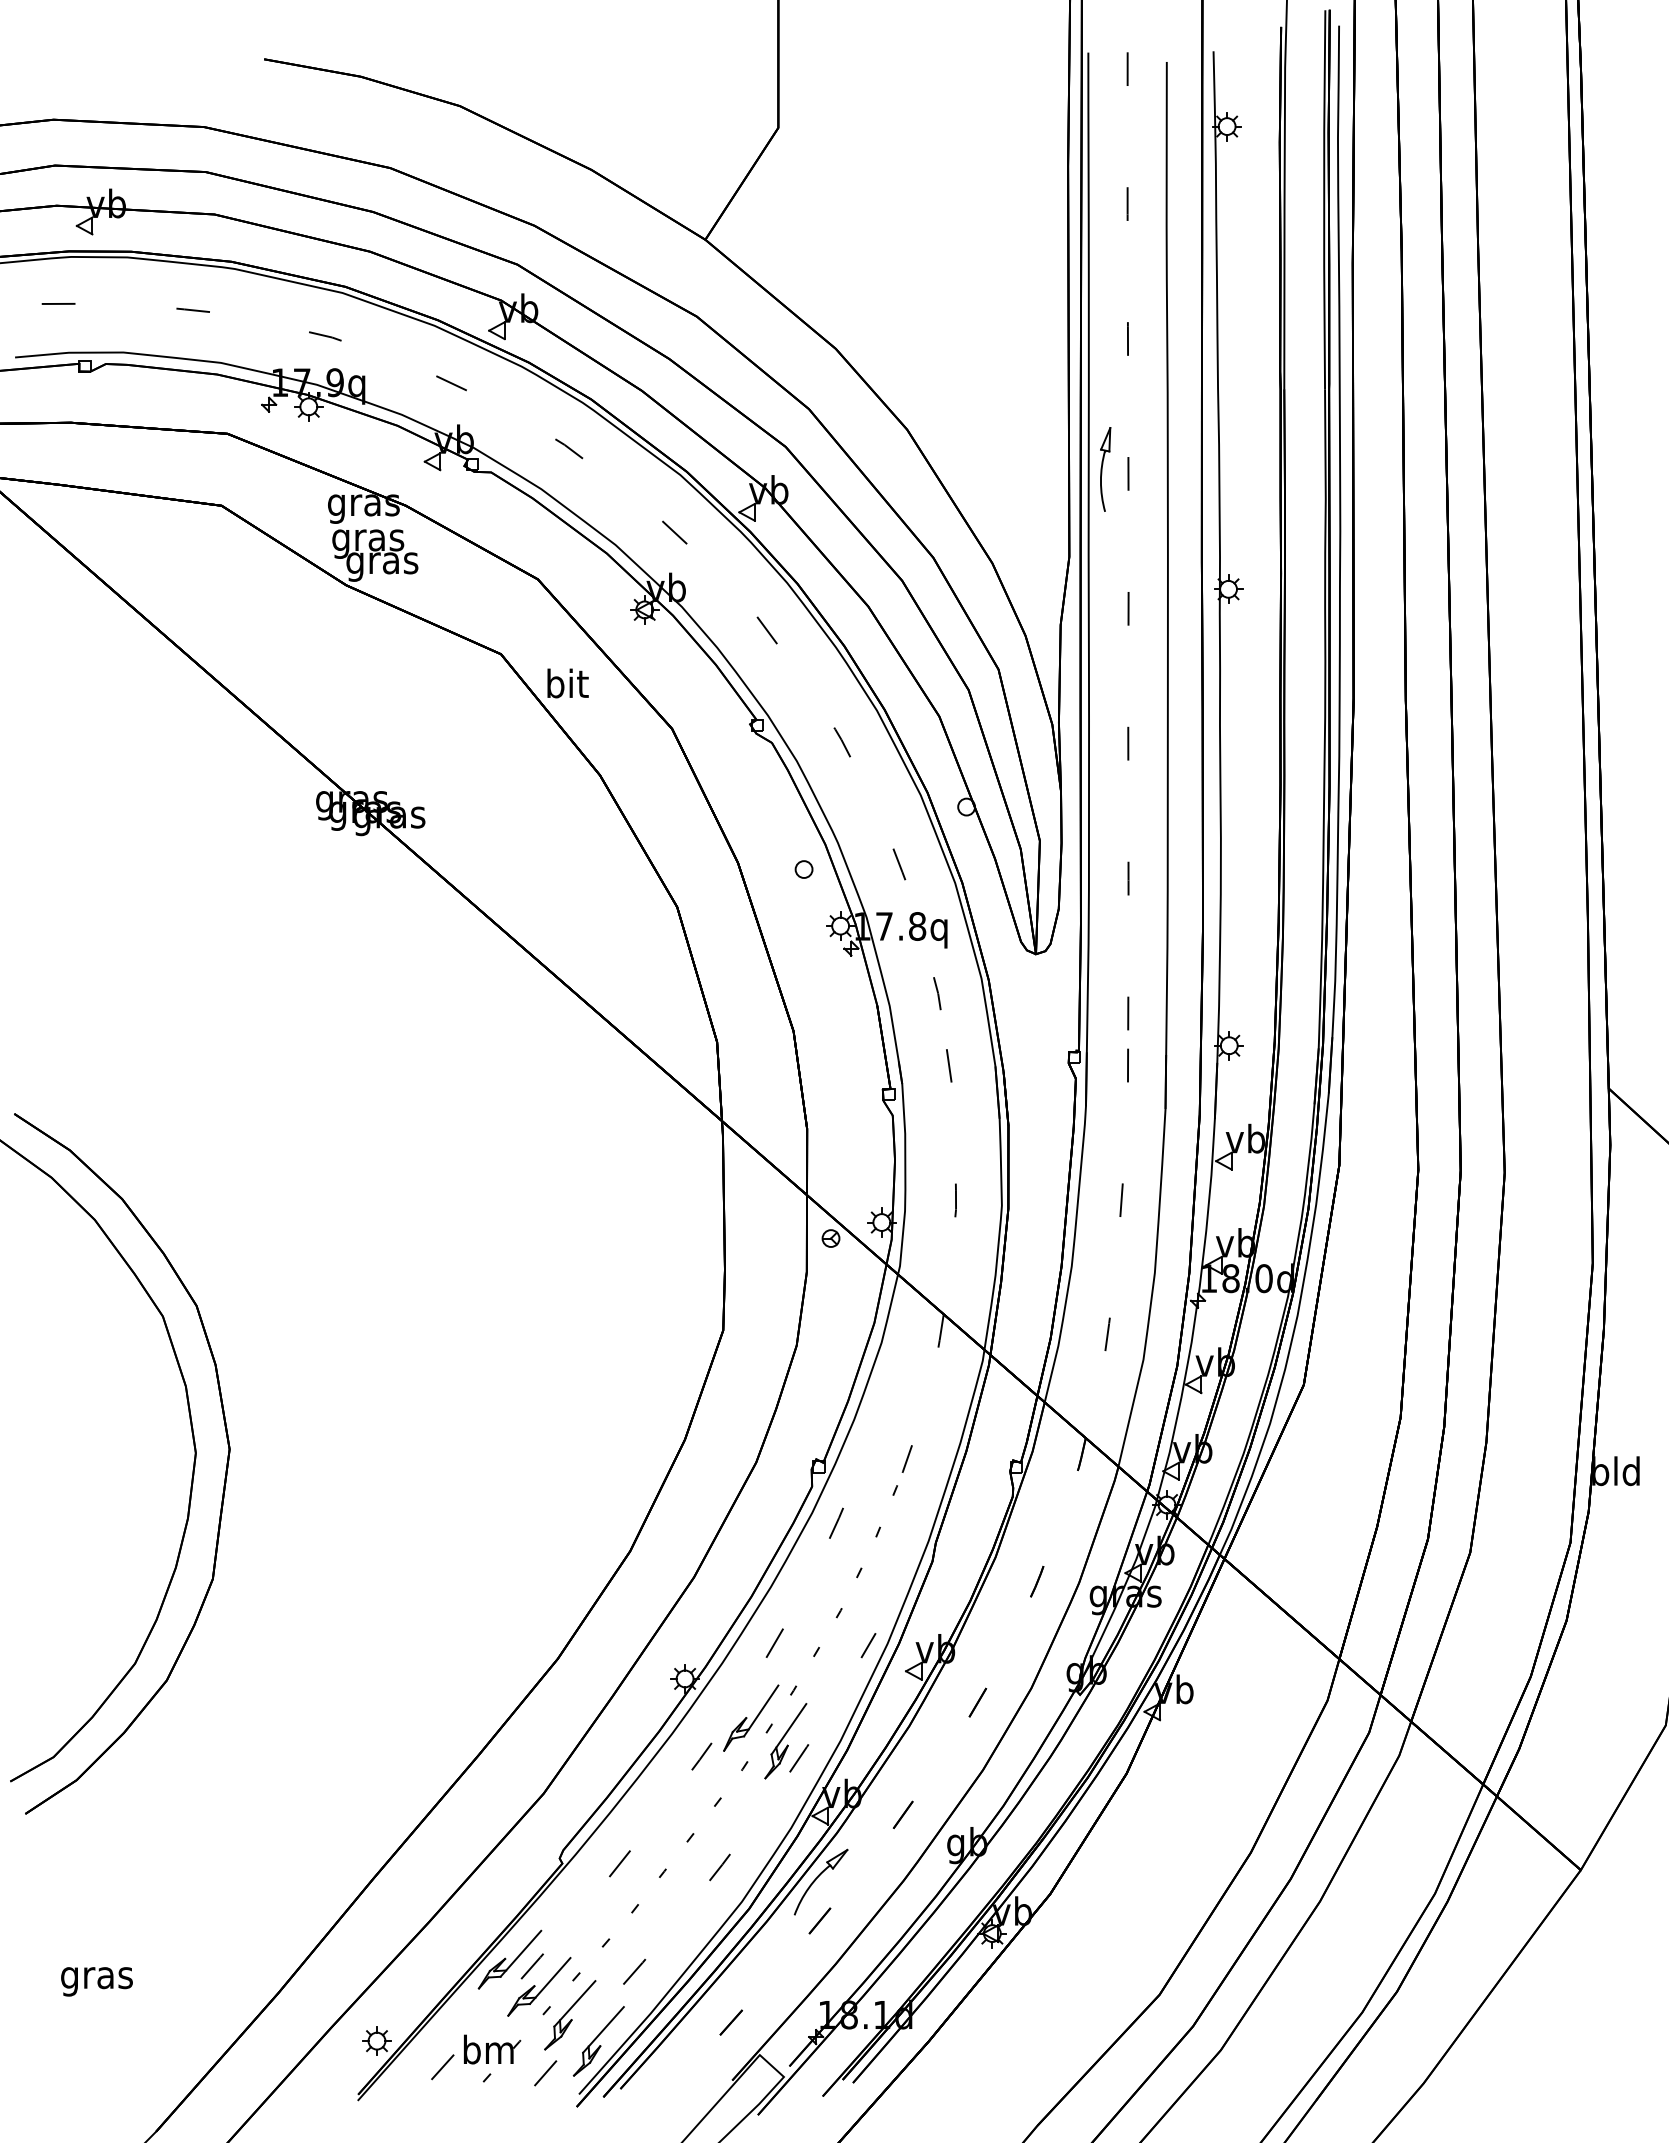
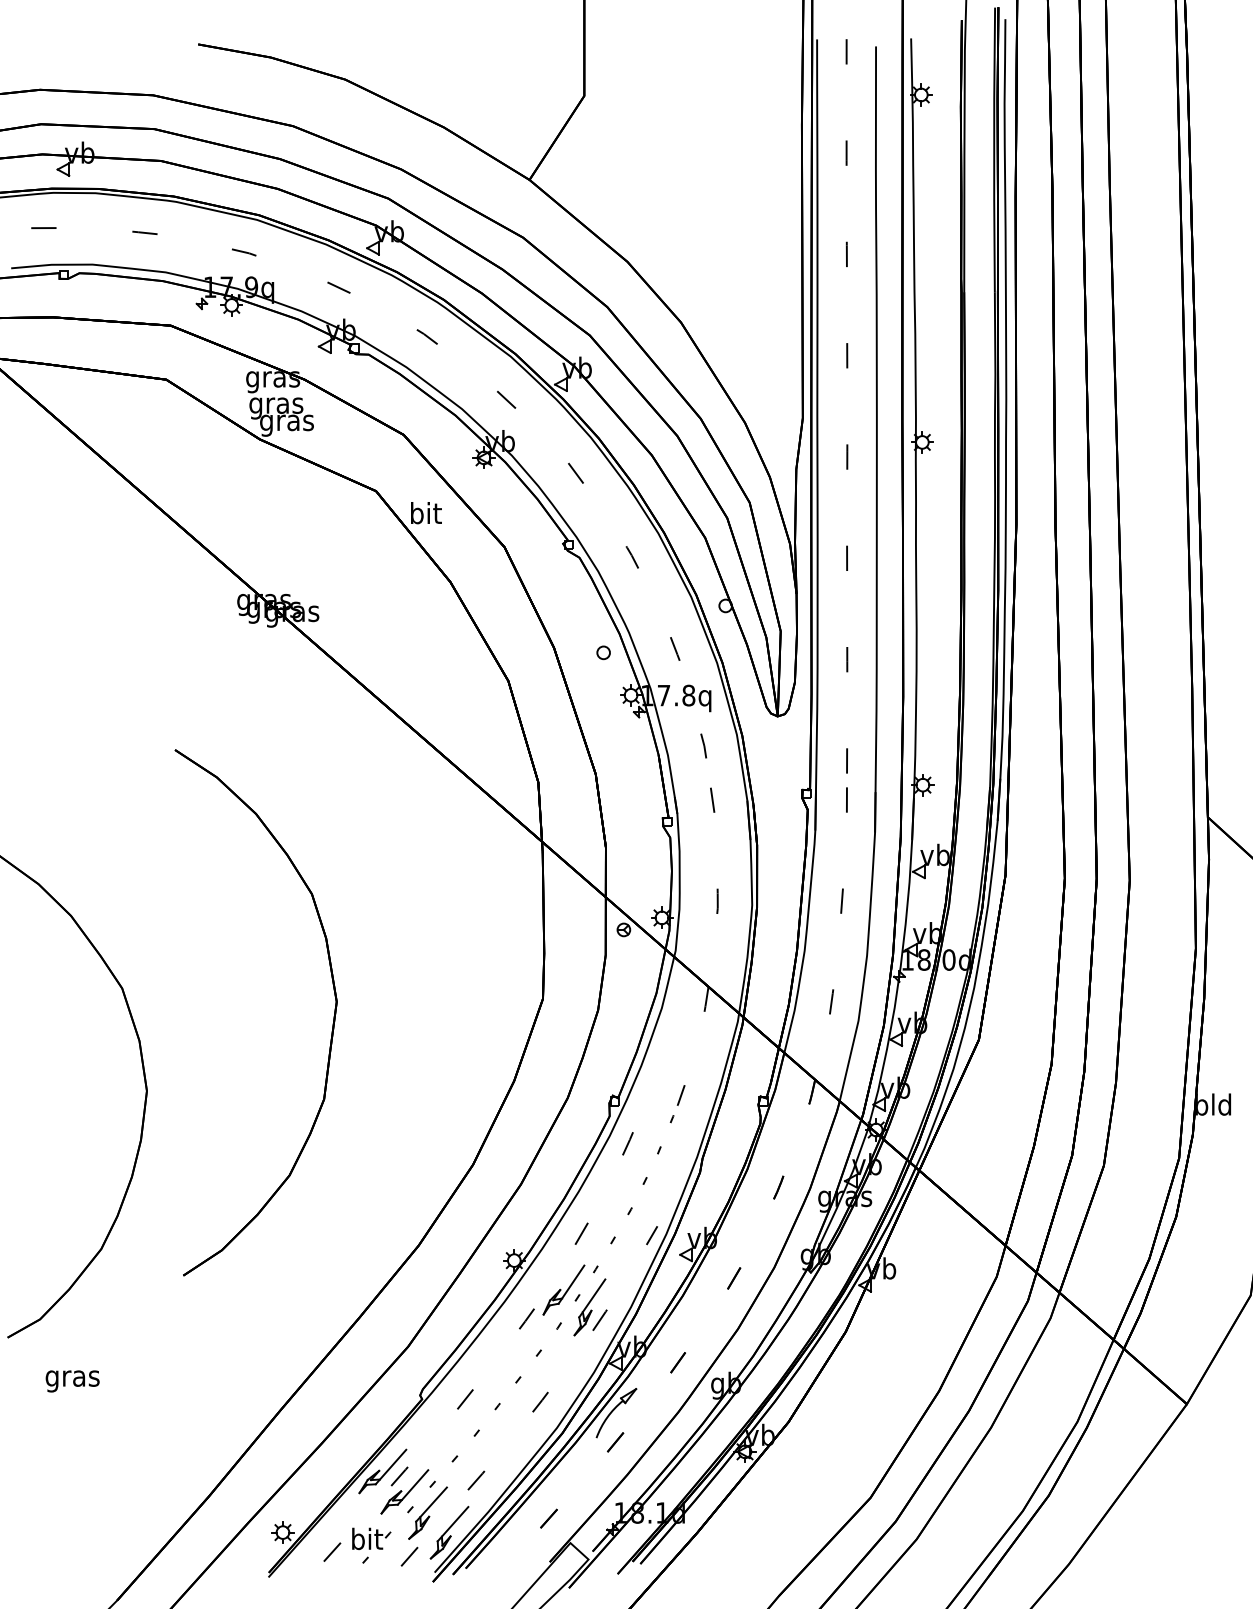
part: (1105, 469) -> (829, 352), removed
part: (224, 1478) -> (332, 1023), moved
text: (96, 1981) -> (72, 1381), moved
text: (488, 2049) -> (366, 1538), bm -> bit

